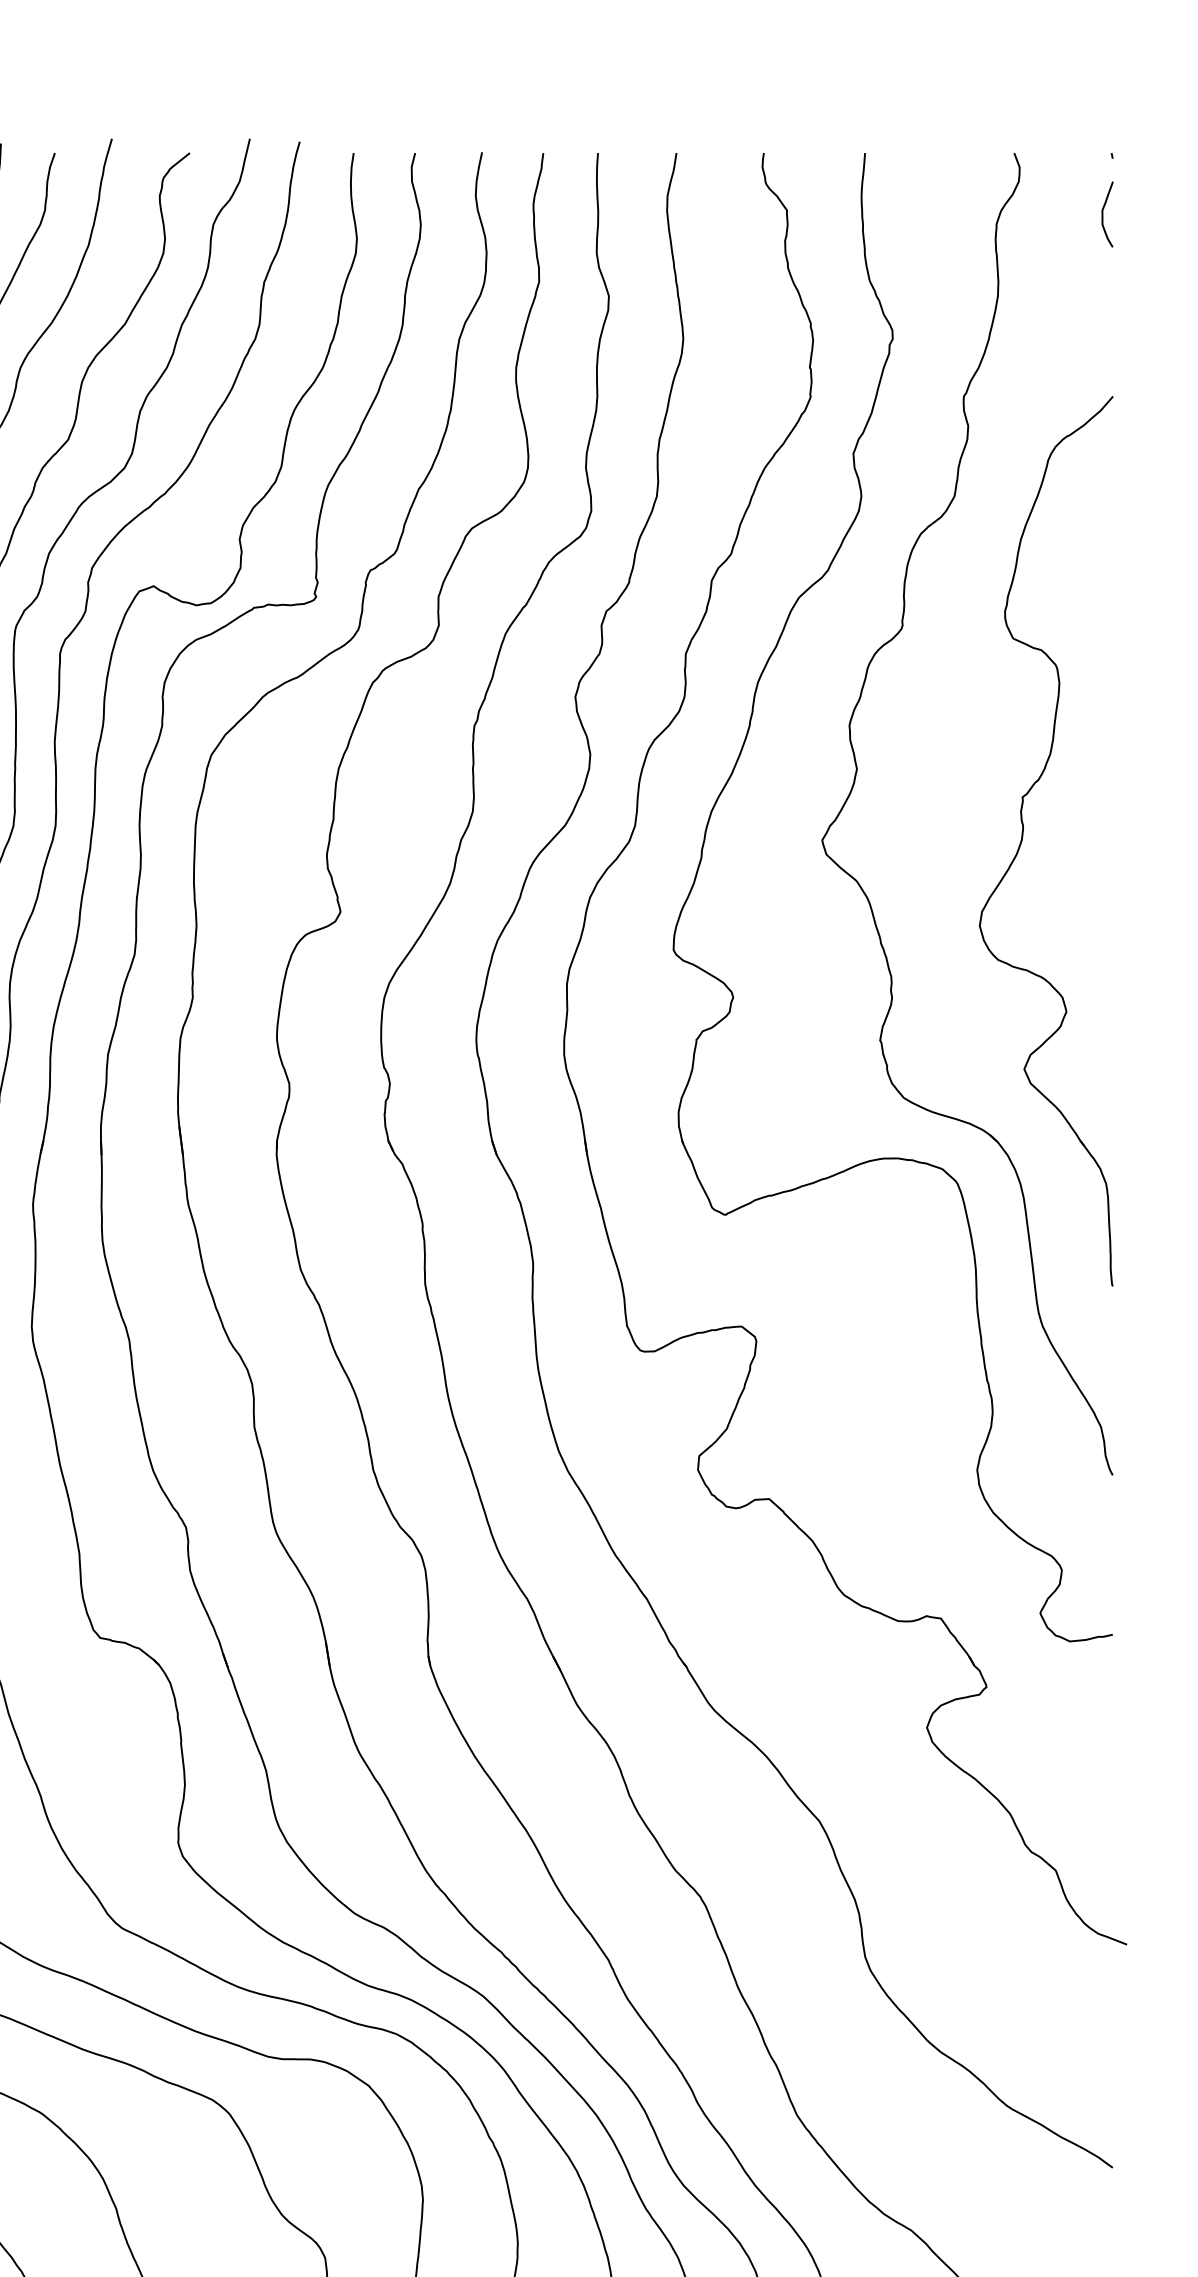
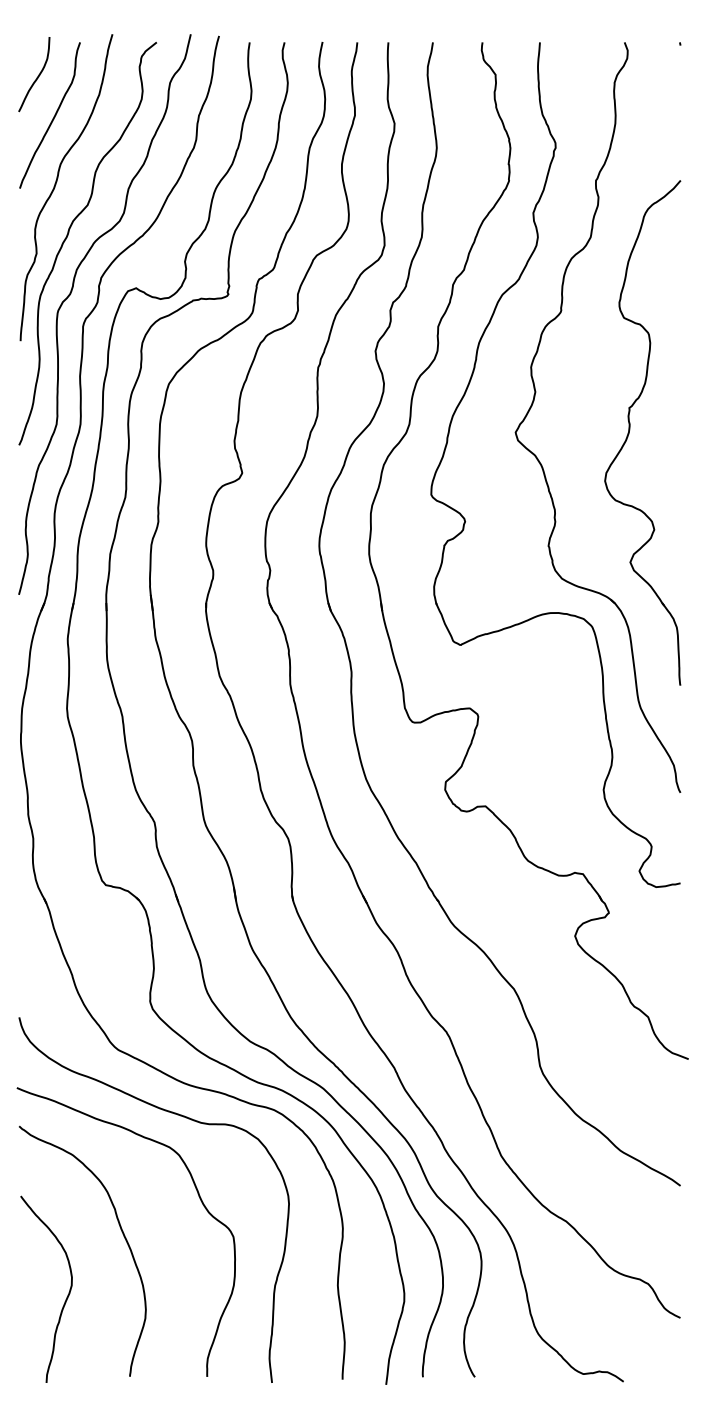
curve: (1103, 213) -> (675, 76), removed

